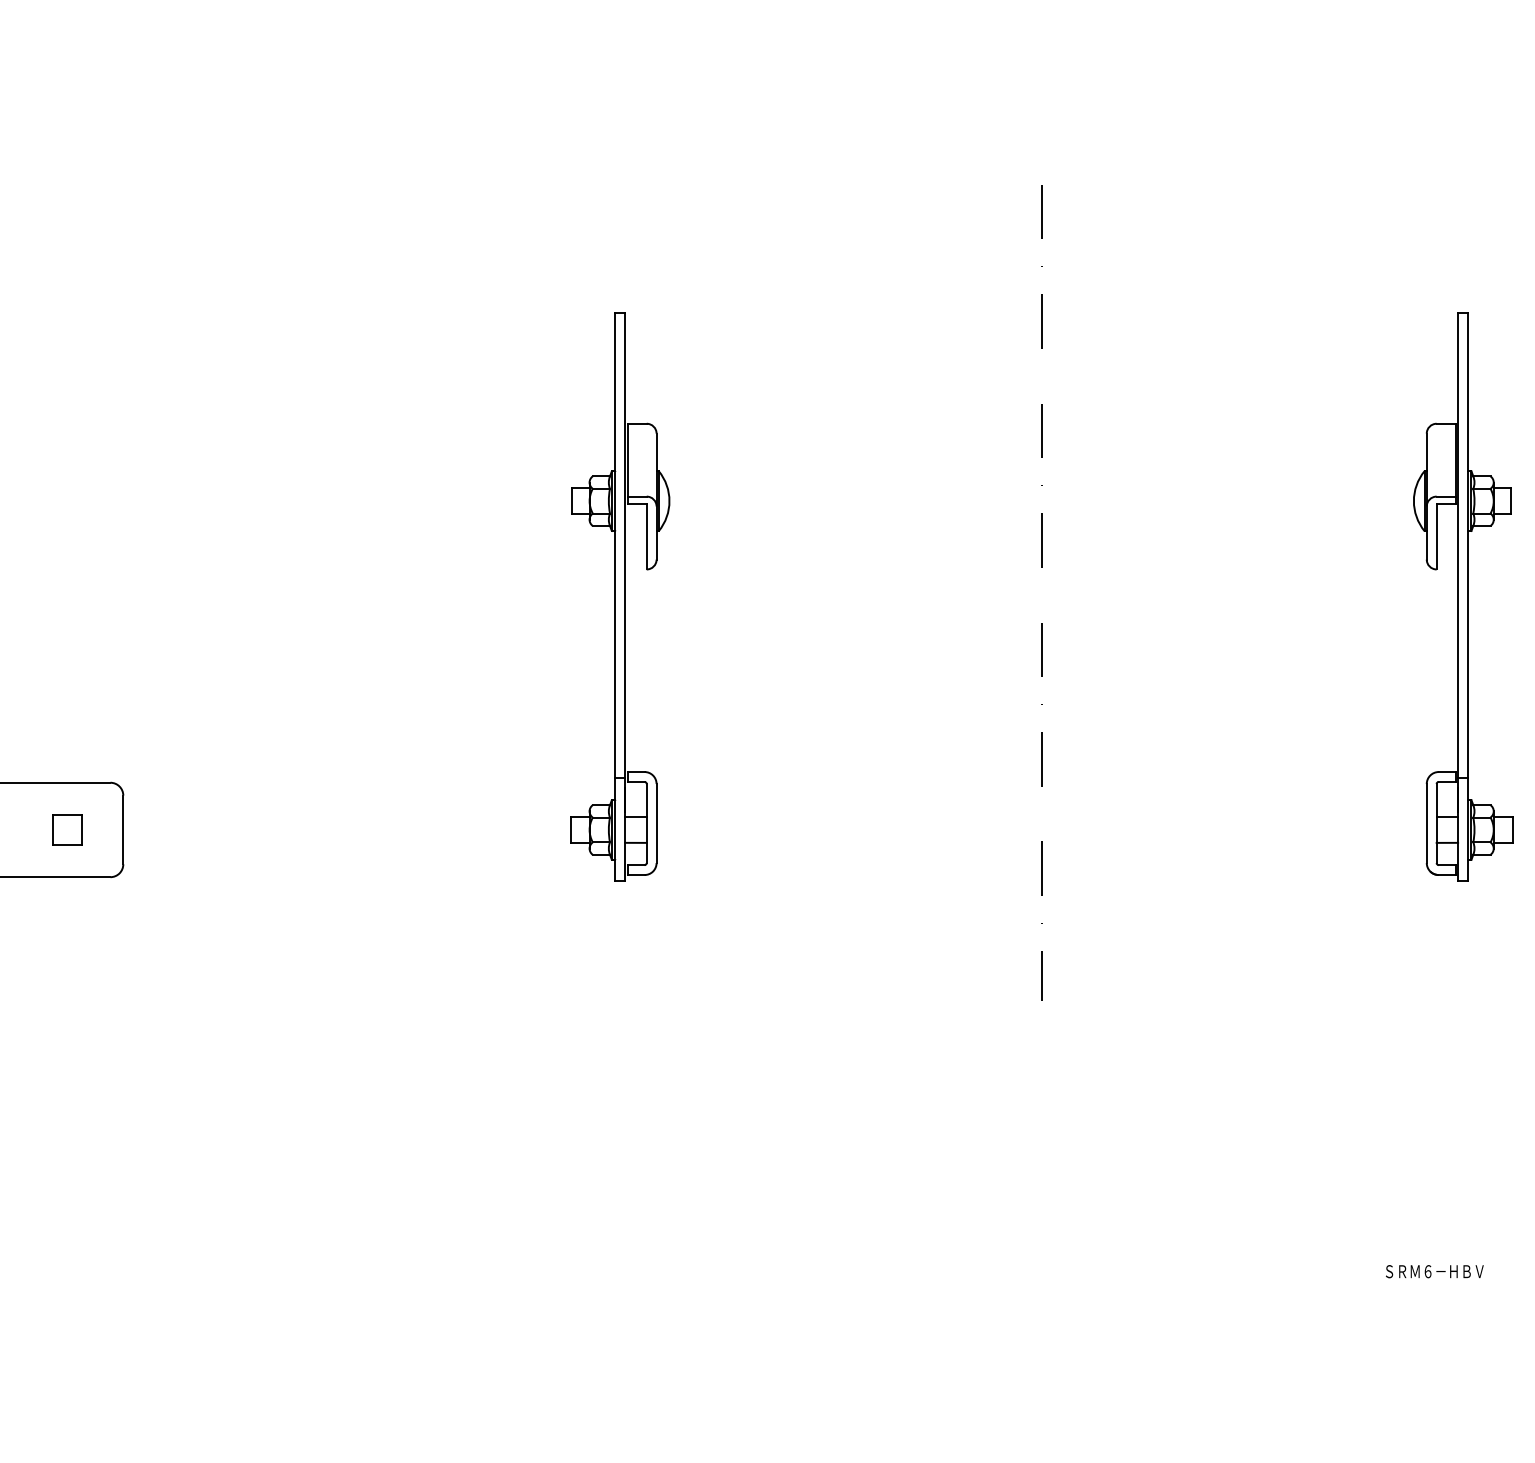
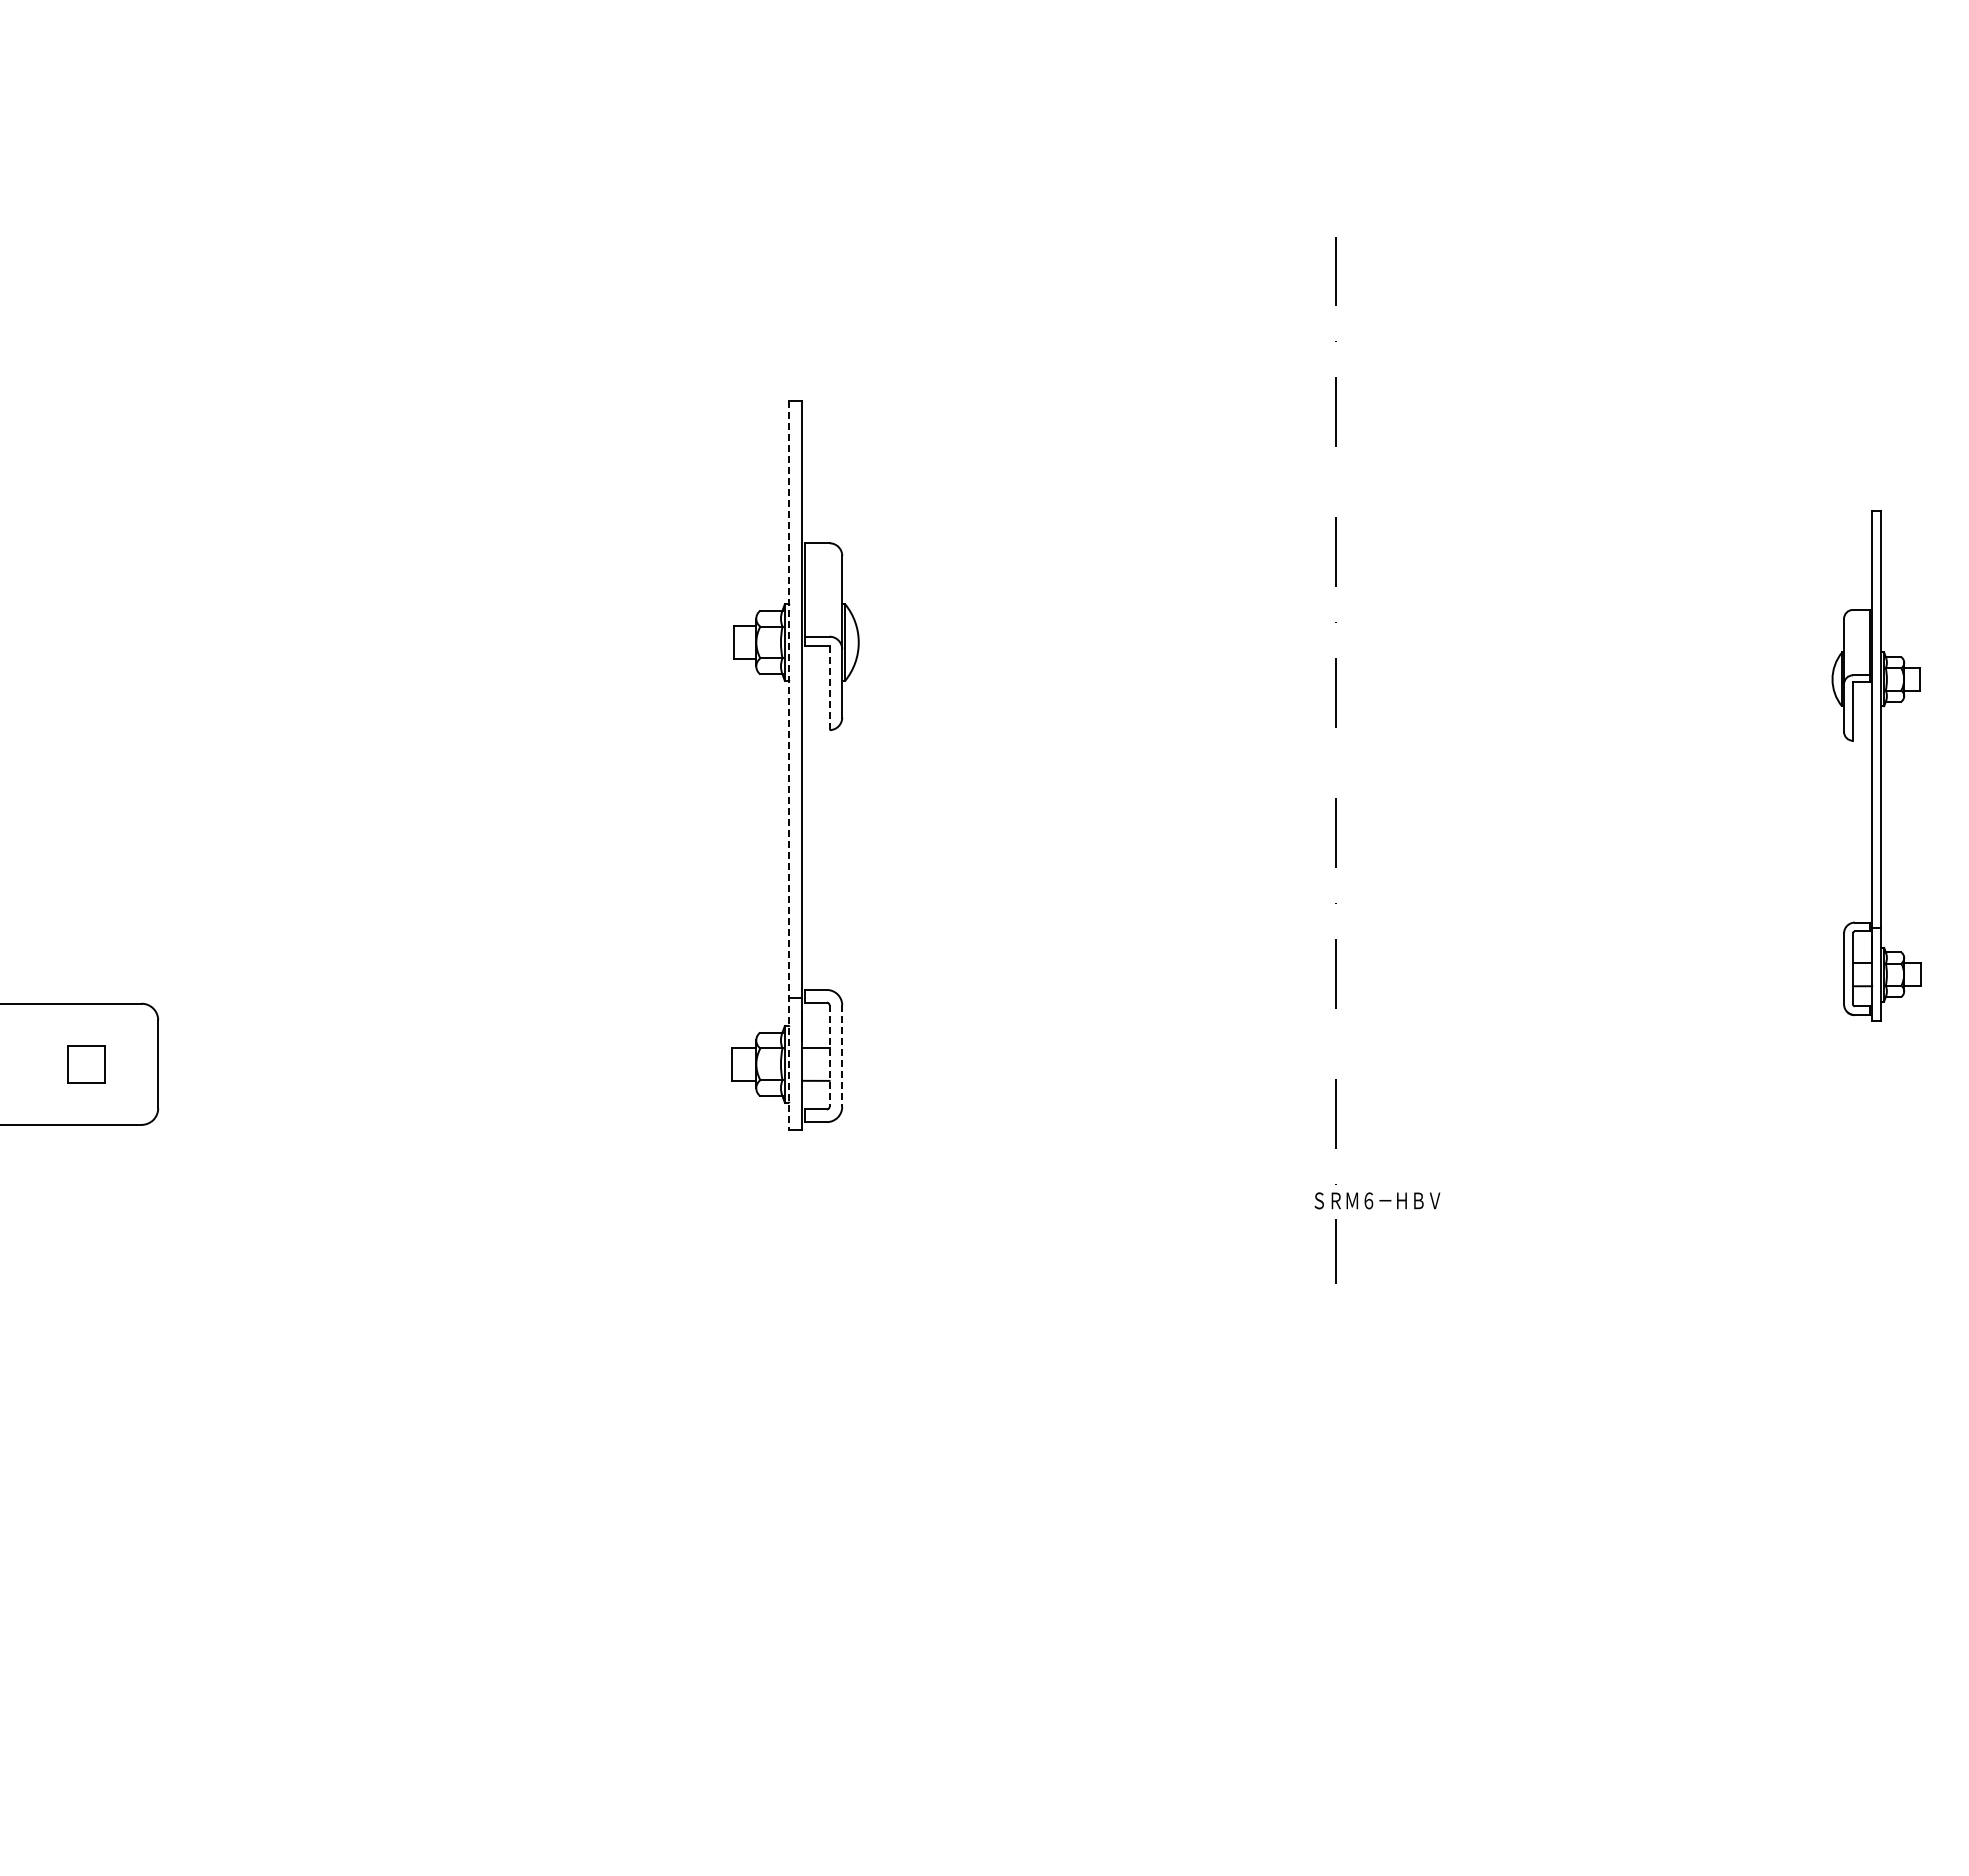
line: (646, 536) -> (829, 688), solid -> dashed
line: (615, 597) -> (789, 766), solid -> dashed
part: (1462, 597) -> (1876, 765), size x0.7
line: (646, 823) -> (829, 1056), solid -> dashed
line: (656, 823) -> (842, 1056), solid -> dashed
text: (1434, 1271) -> (1377, 1200), moved

